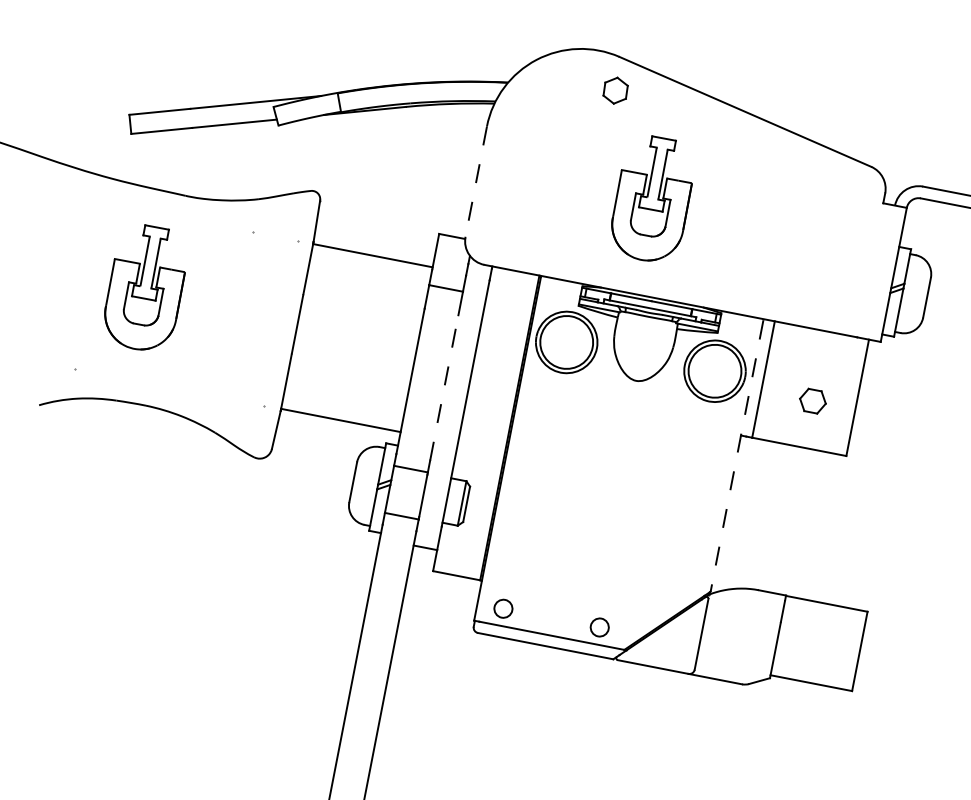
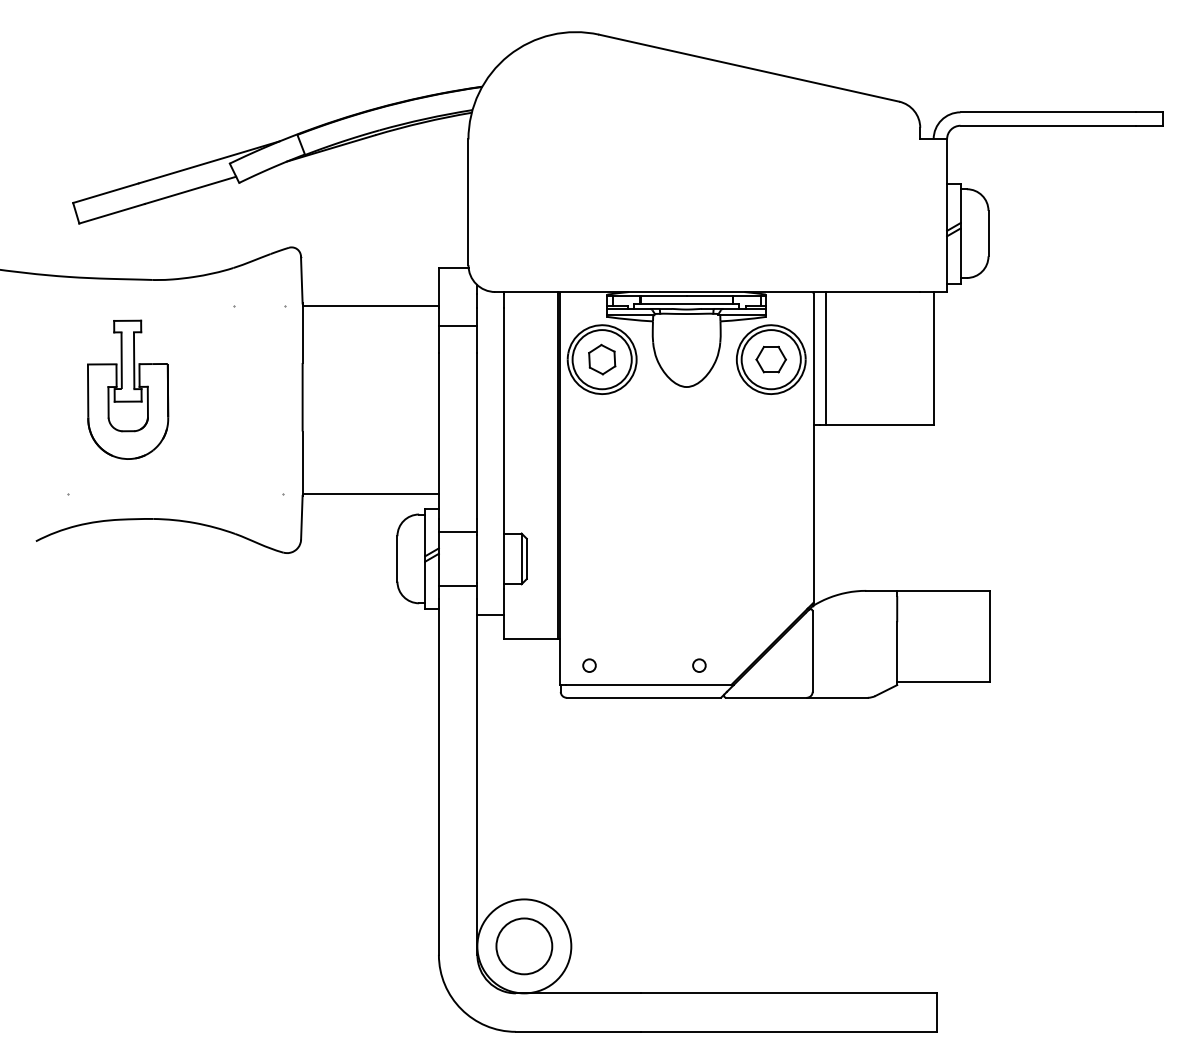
part: (615, 90) -> (602, 359), moved
line: (476, 181) -> (468, 202), dashed -> solid
part: (653, 198) -> (666, 183), removed
line: (444, 387) -> (477, 435), dashed -> solid
part: (812, 400) -> (770, 359), moved
line: (736, 456) -> (813, 448), dashed -> solid
circle: (503, 608) -> (589, 665), size x0.62
circle: (599, 627) -> (699, 665), size x0.62

